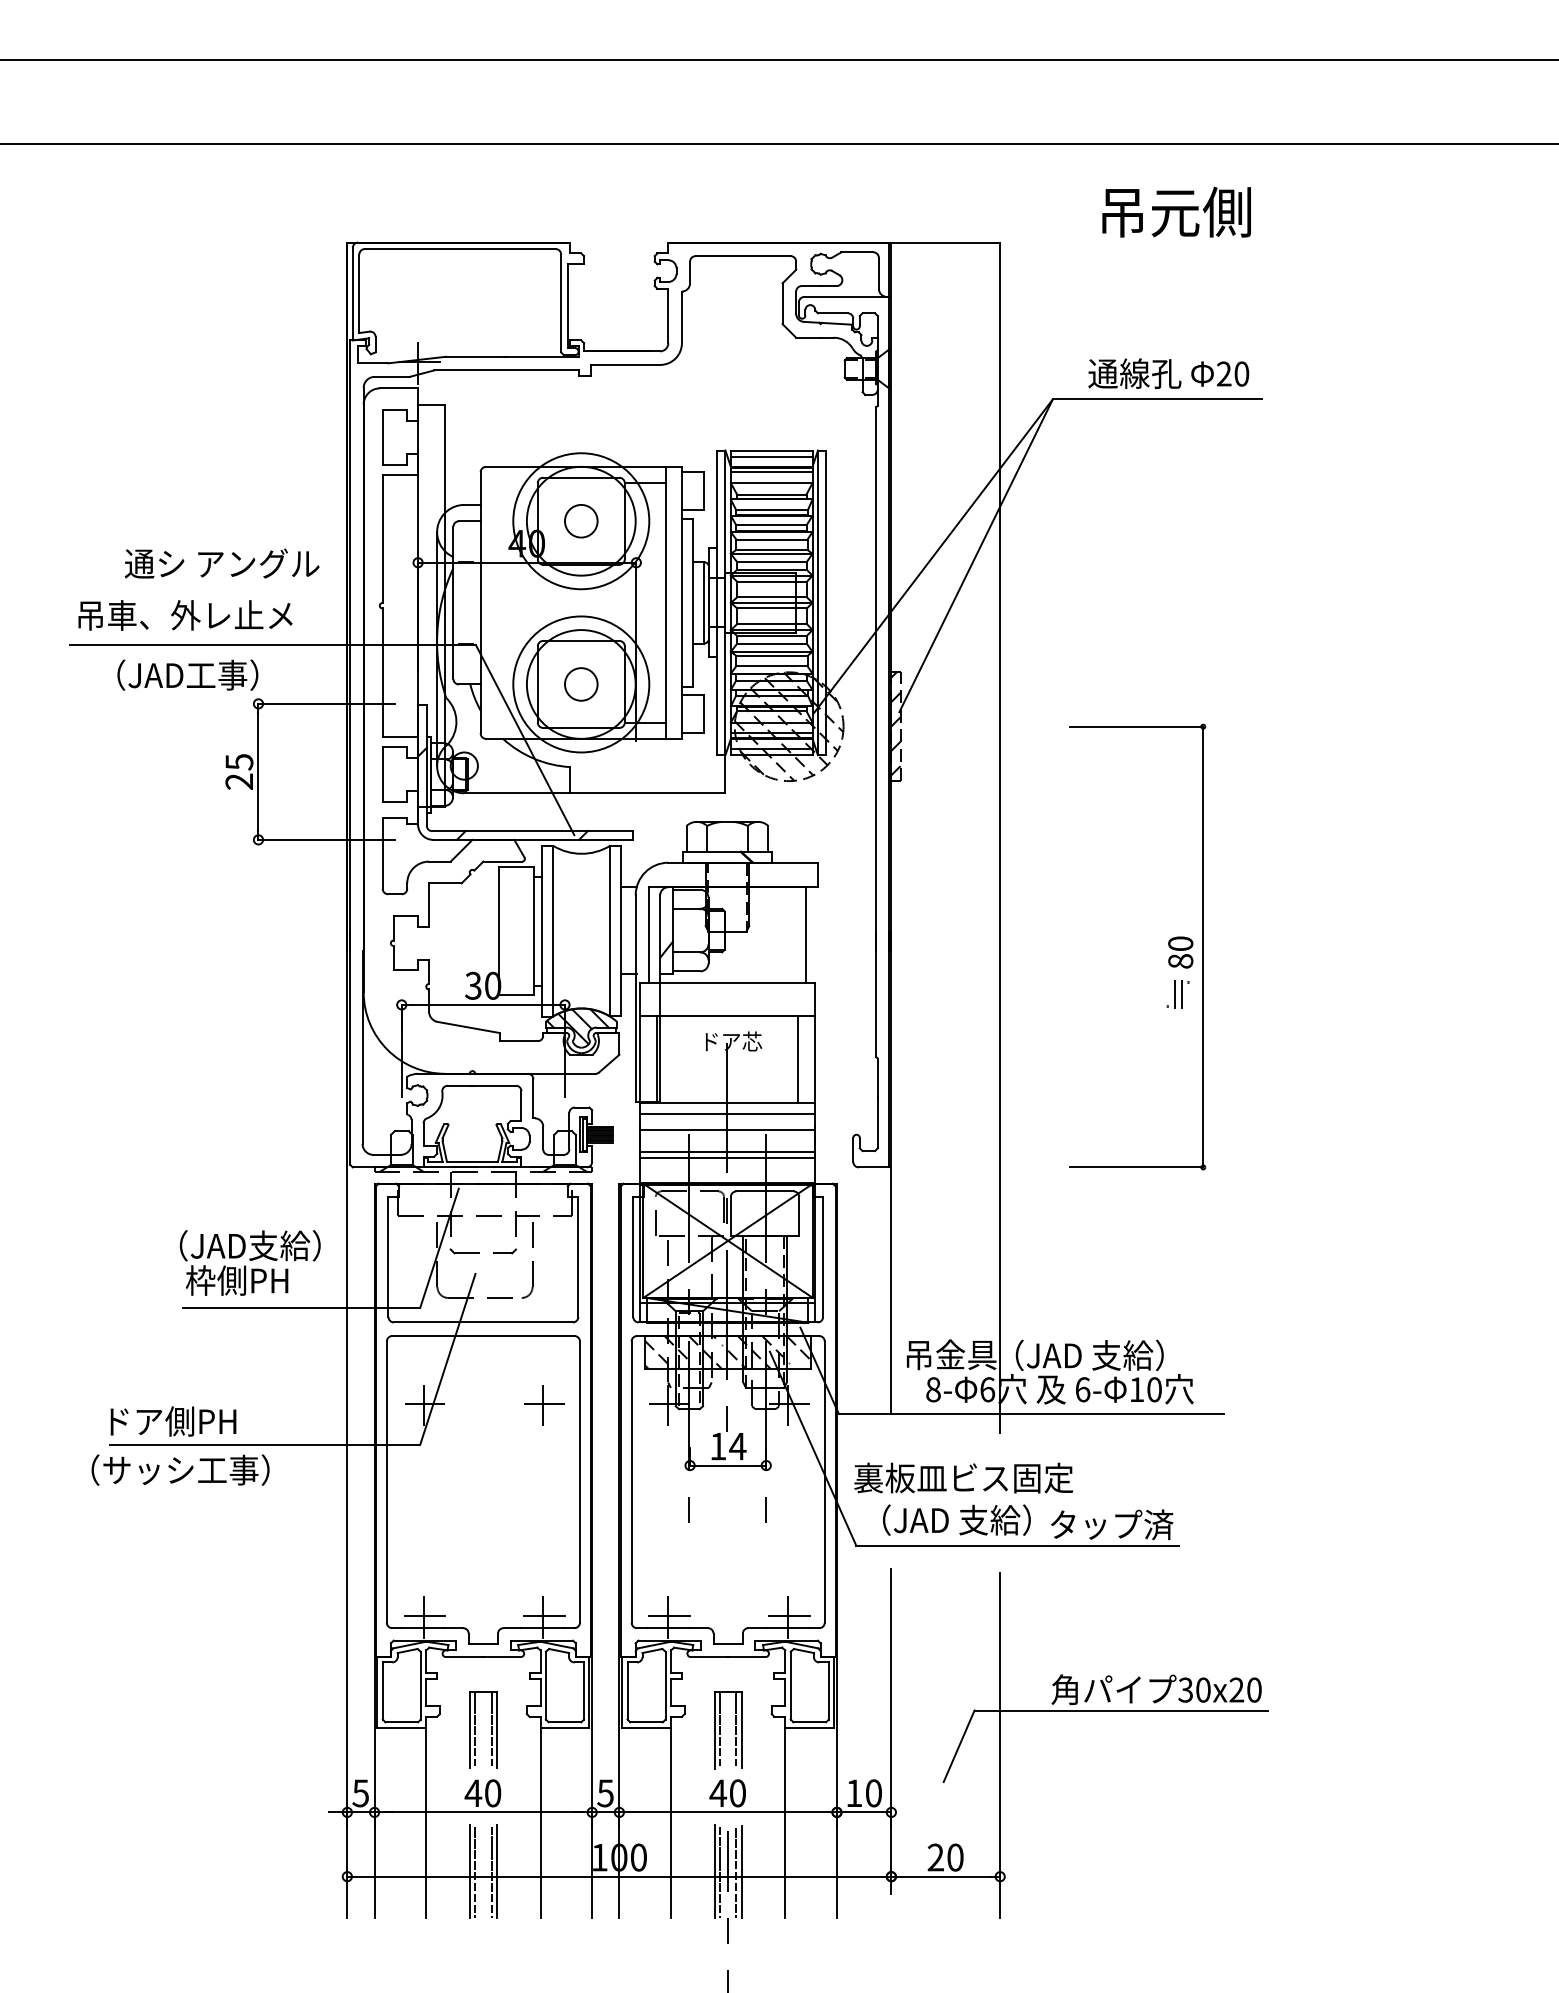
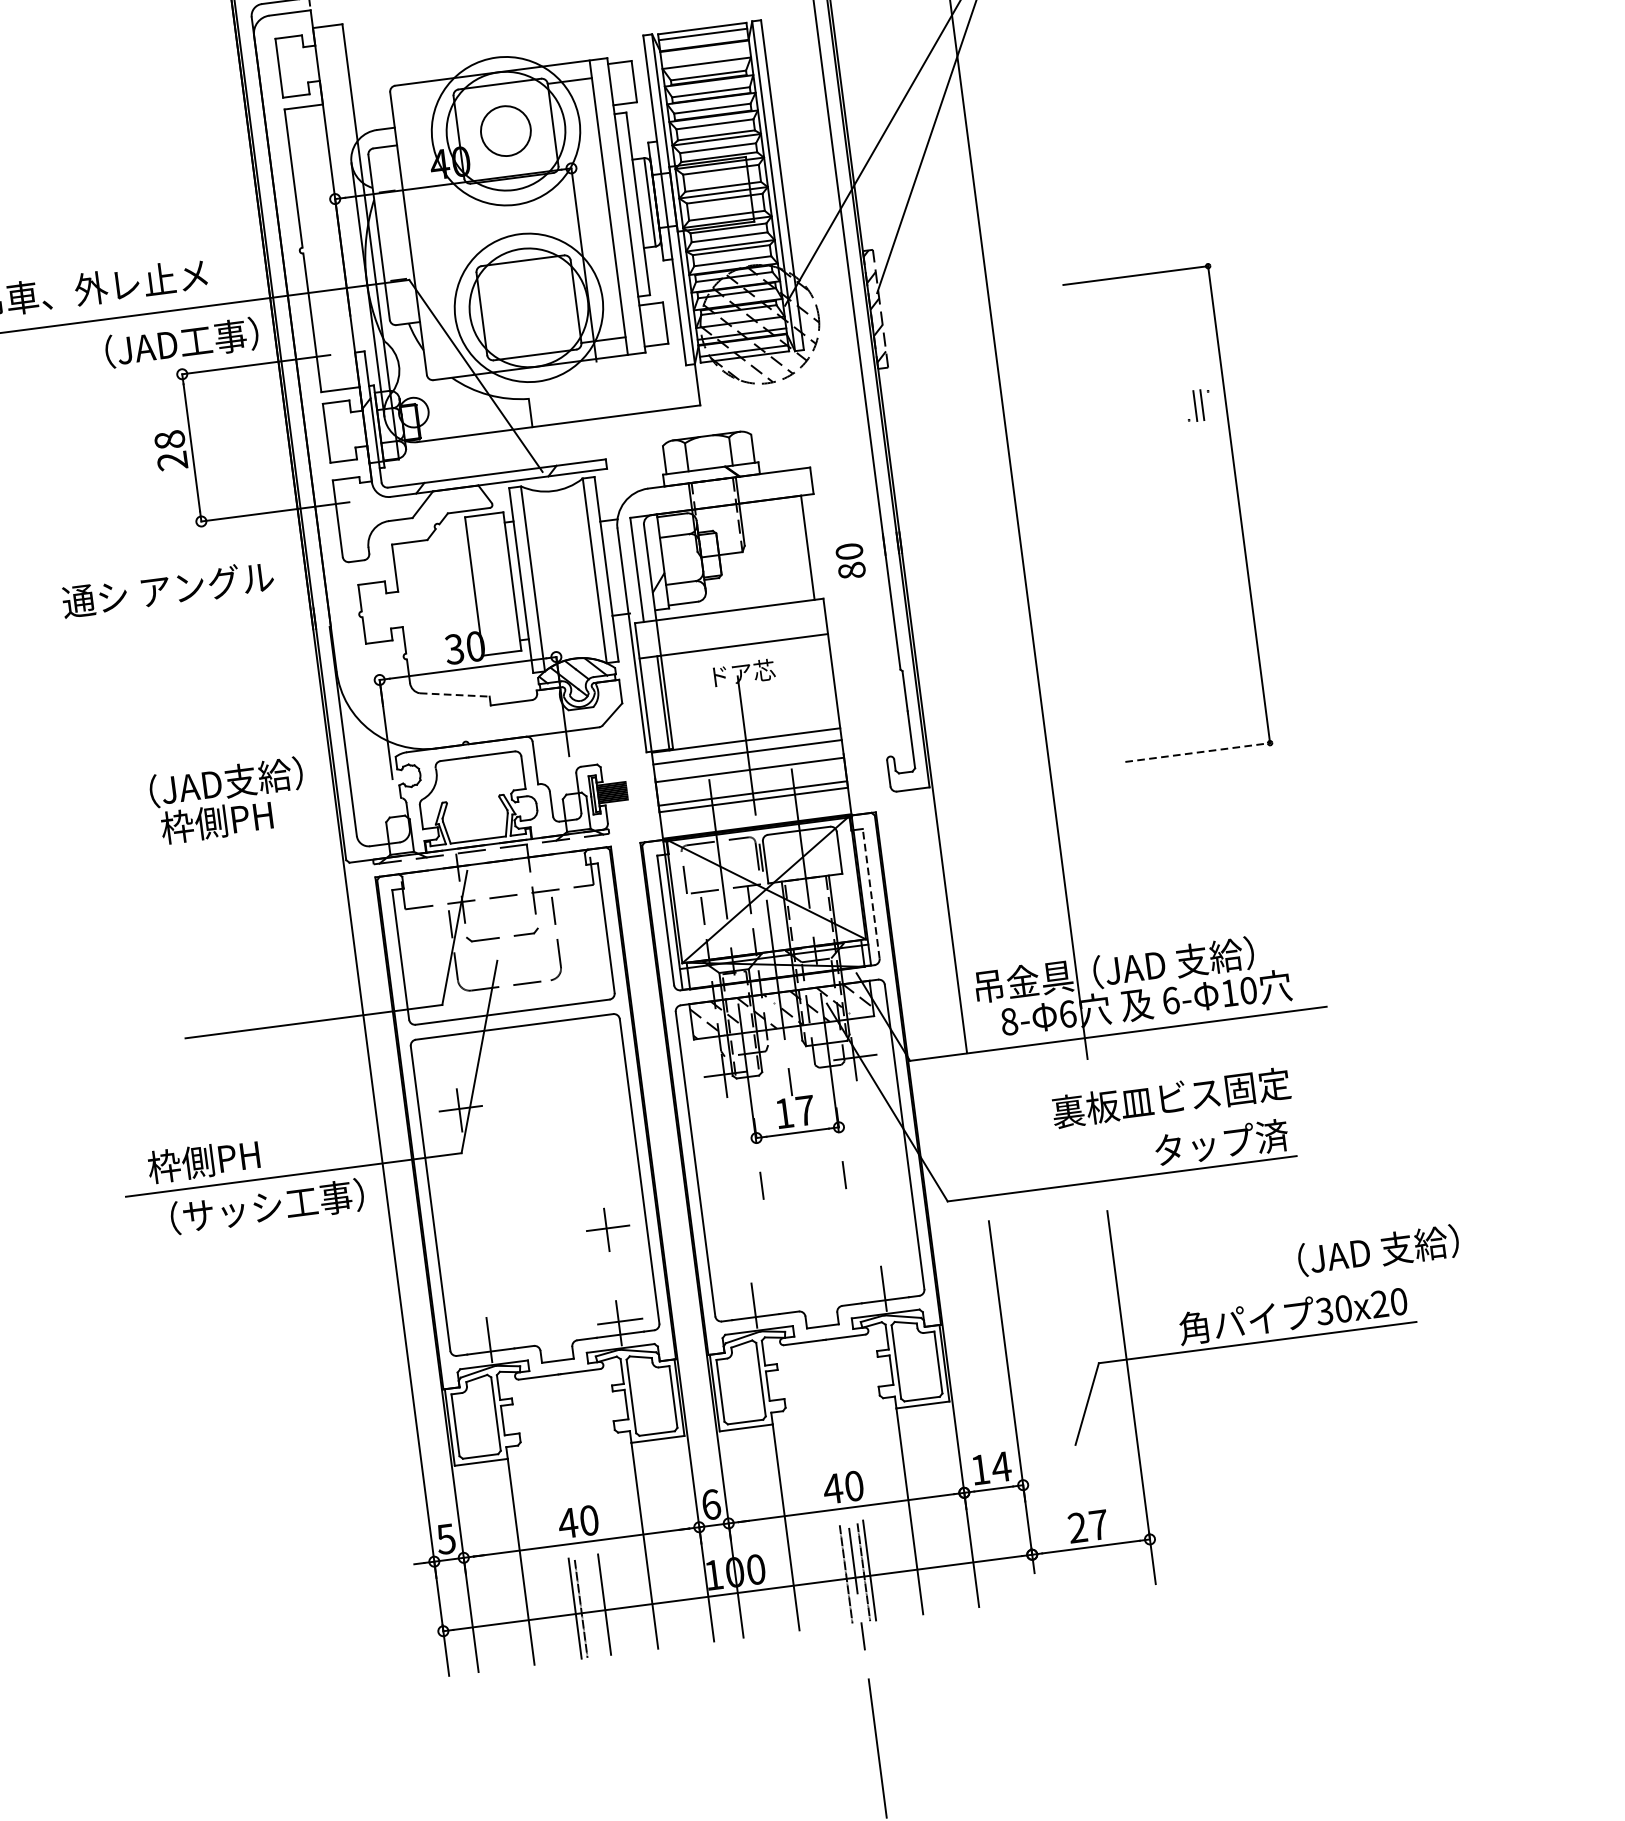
line: (771, 472) -> (705, 51), removed
circle: (581, 521) -> (506, 131), size x1.4
text: (222, 563) -> (168, 589), moved
text: (187, 674) -> (181, 342), moved
circle: (581, 684) -> (529, 307), removed
text: (239, 762) -> (169, 440), 25 -> 28
text: (1180, 952) -> (850, 561), moved
part: (1177, 994) -> (1197, 405), moved
line: (468, 1027) -> (455, 695), solid -> dashed
line: (798, 1059) -> (816, 683), removed
line: (1136, 1167) -> (1197, 752), solid -> dashed
line: (823, 1257) -> (871, 894), solid -> dashed
text: (249, 1262) -> (227, 800), moved
part: (544, 1405) -> (608, 1229), moved
text: (136, 1421) -> (151, 1168), ドア側PH -> 枠側PH
text: (737, 1446) -> (805, 1110), 14 -> 17
text: (180, 1469) -> (267, 1205), moved
text: (963, 1477) -> (1171, 1097), moved
text: (956, 1519) -> (1377, 1249), moved
line: (424, 1616) -> (490, 1338), removed
line: (669, 1616) -> (755, 1304), removed
line: (788, 1616) -> (884, 1287), removed
part: (475, 1729) -> (561, 1453), removed
part: (735, 1730) -> (842, 1418), removed
text: (605, 1793) -> (711, 1504), 5 -> 6
text: (873, 1793) -> (1001, 1467), 10 -> 14
text: (955, 1857) -> (1098, 1524), 20 -> 27
line: (714, 1871) -> (840, 1574), removed
line: (491, 1872) -> (598, 1606), removed

